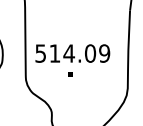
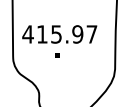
text: (72, 53) -> (59, 34), 514.09 -> 415.97

